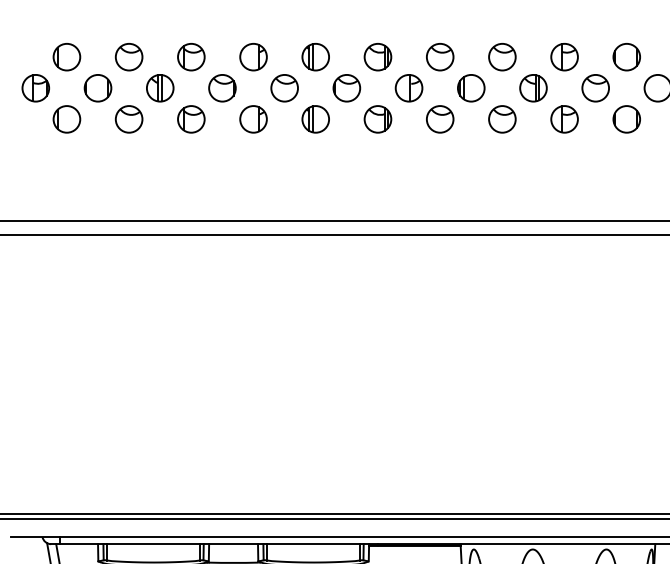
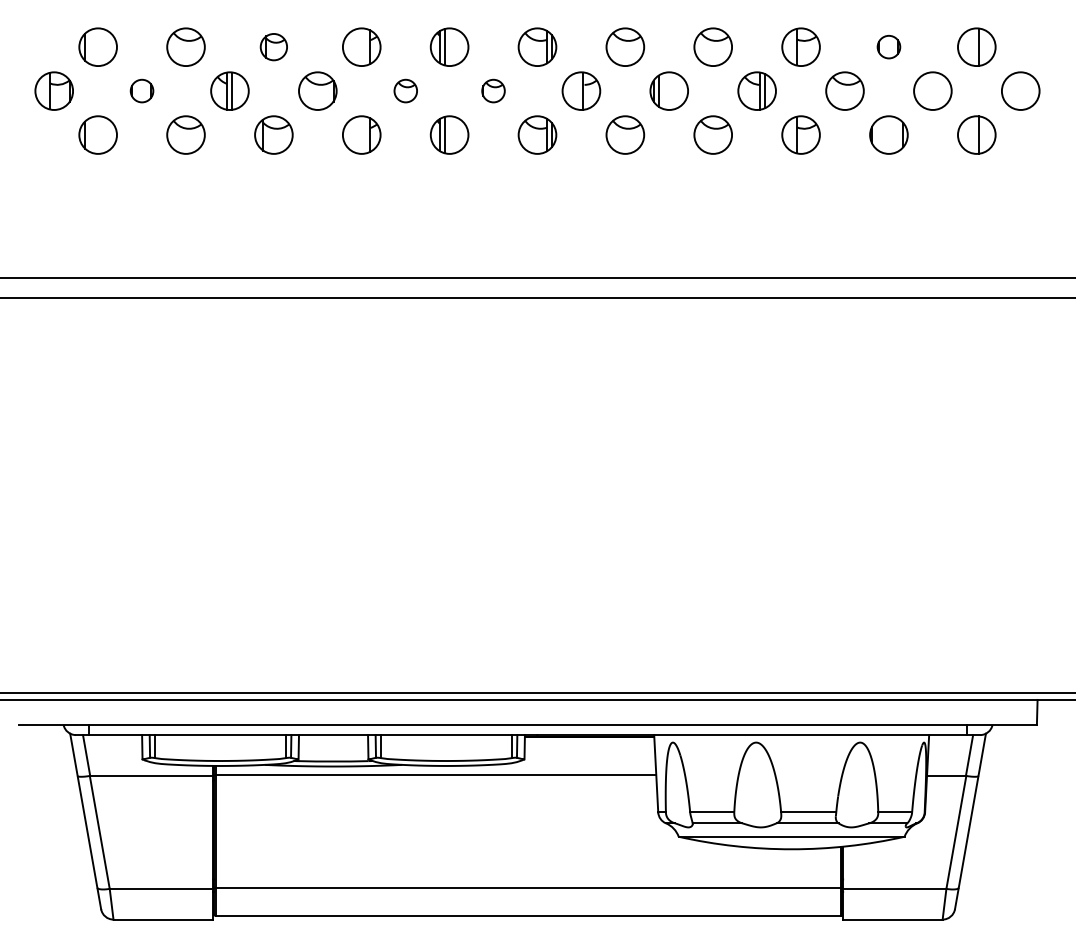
part: (191, 56) -> (273, 46), size x0.7
part: (626, 56) -> (888, 46), size x0.6
part: (97, 87) -> (141, 90), size x0.6
part: (284, 87) -> (405, 90), size x0.6
part: (346, 87) -> (493, 90), size x0.6

